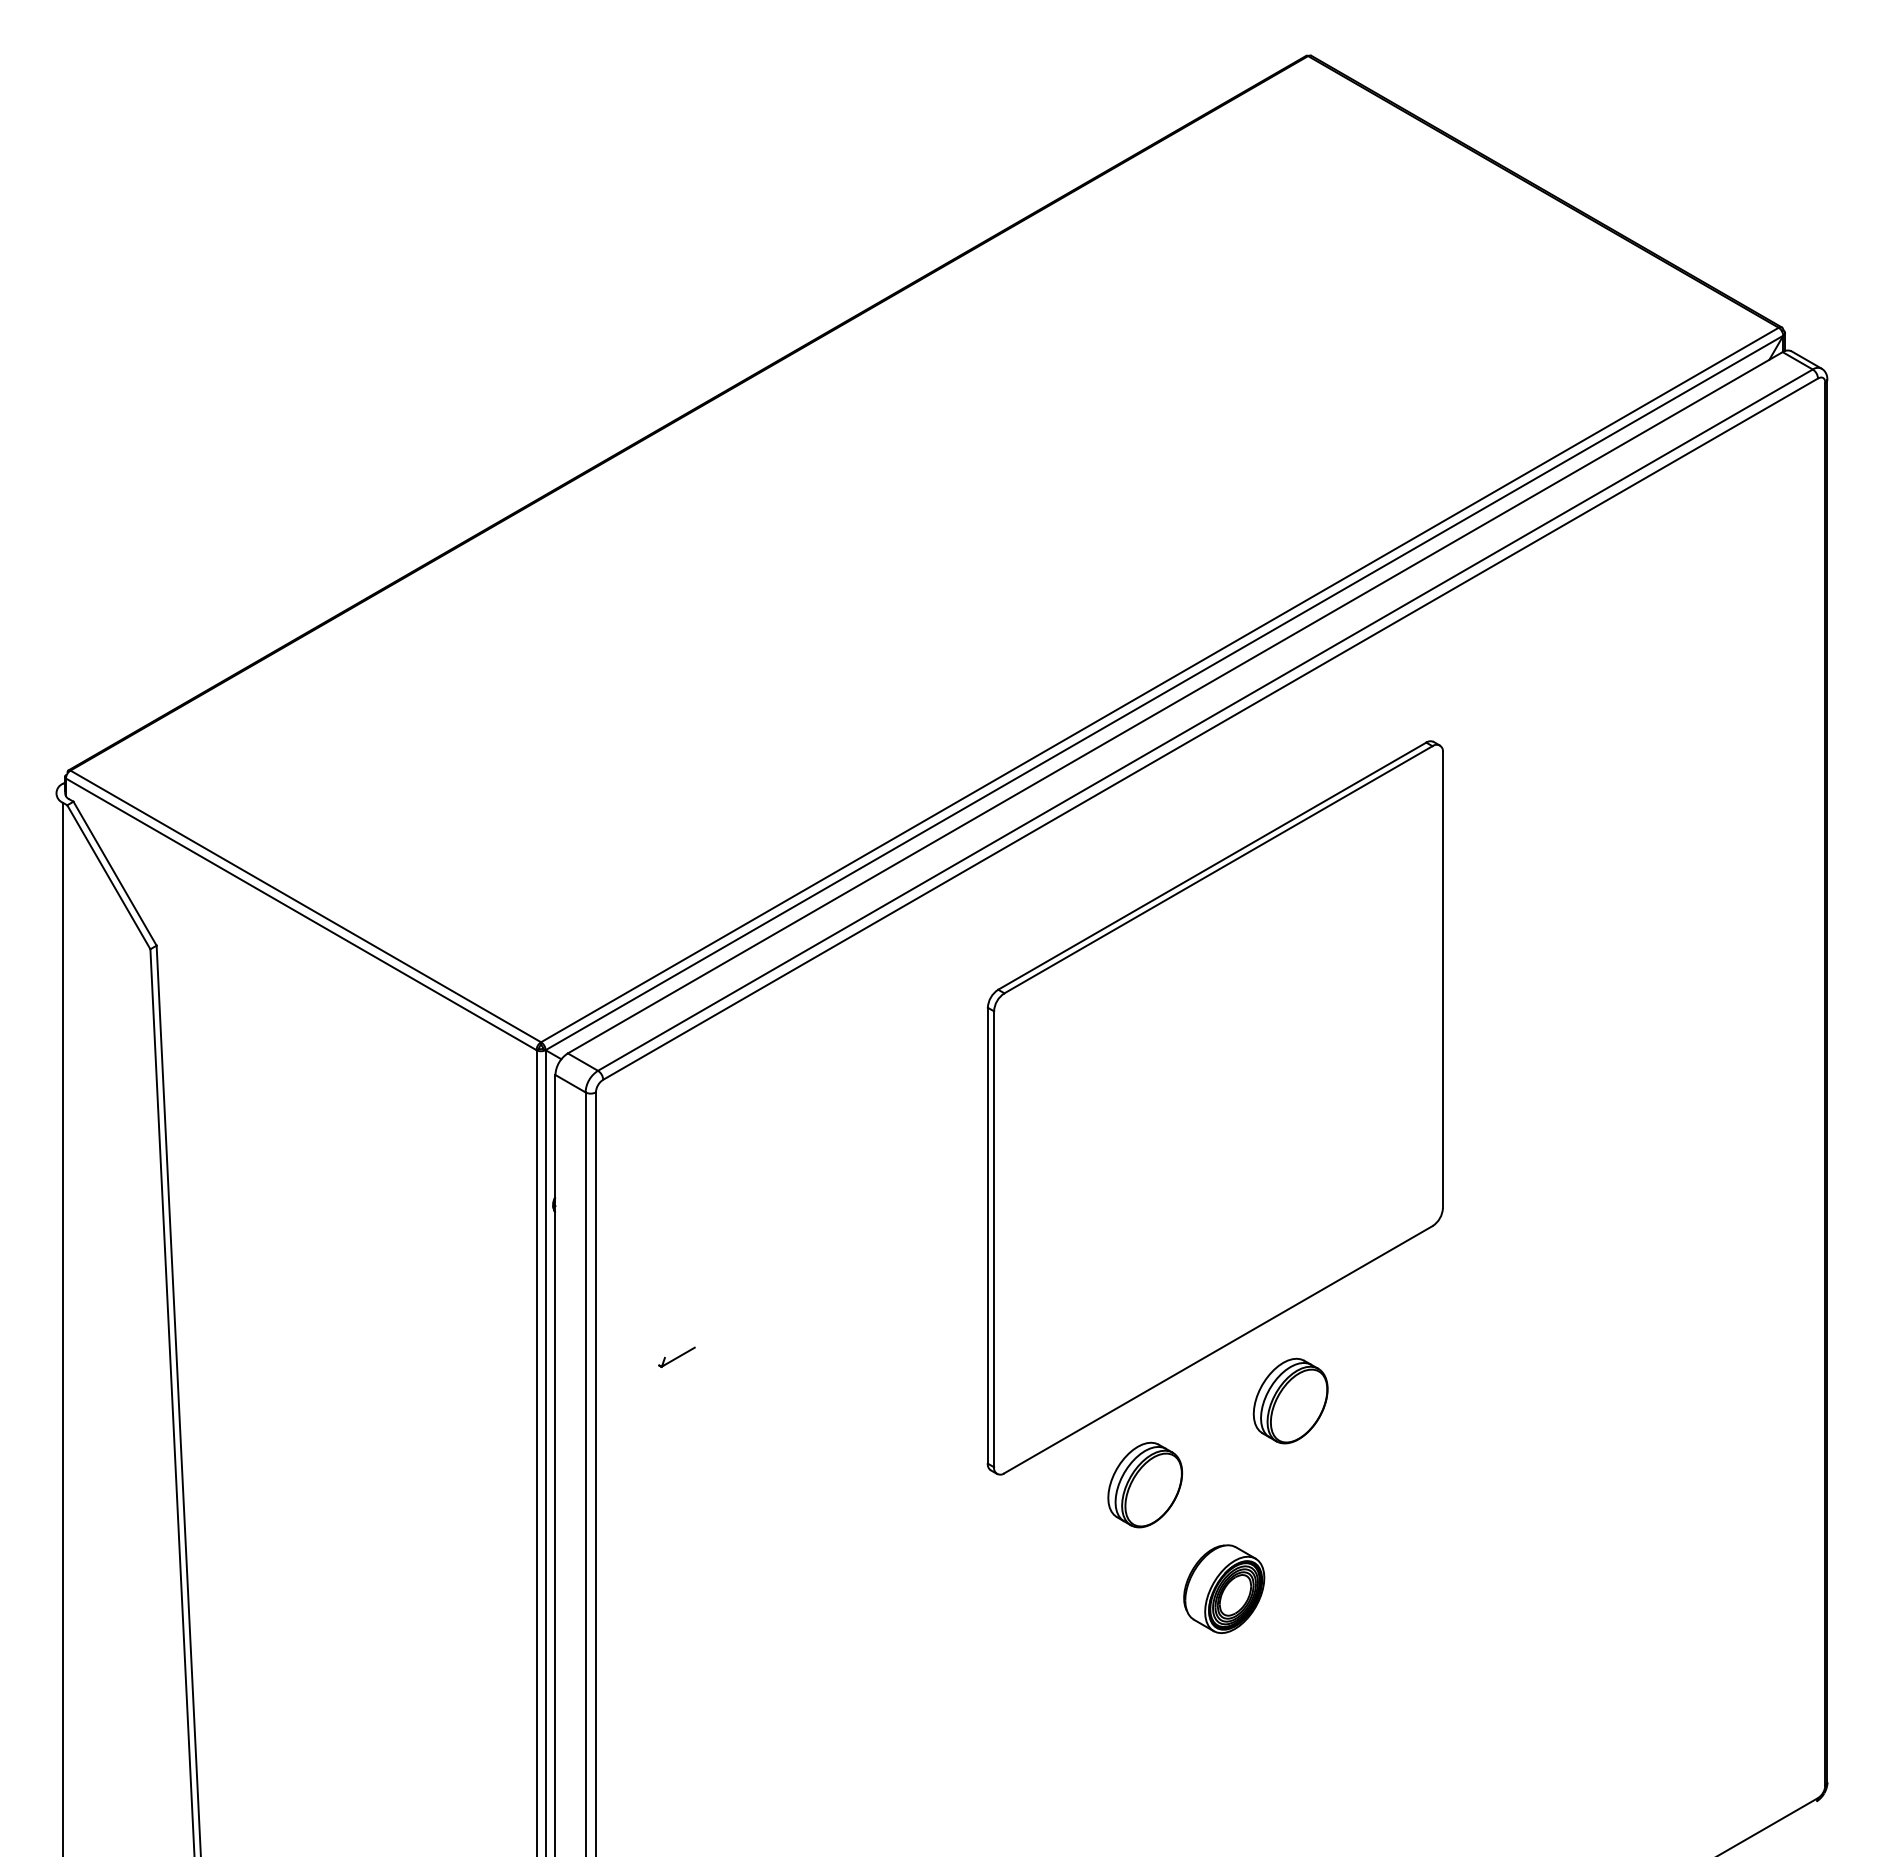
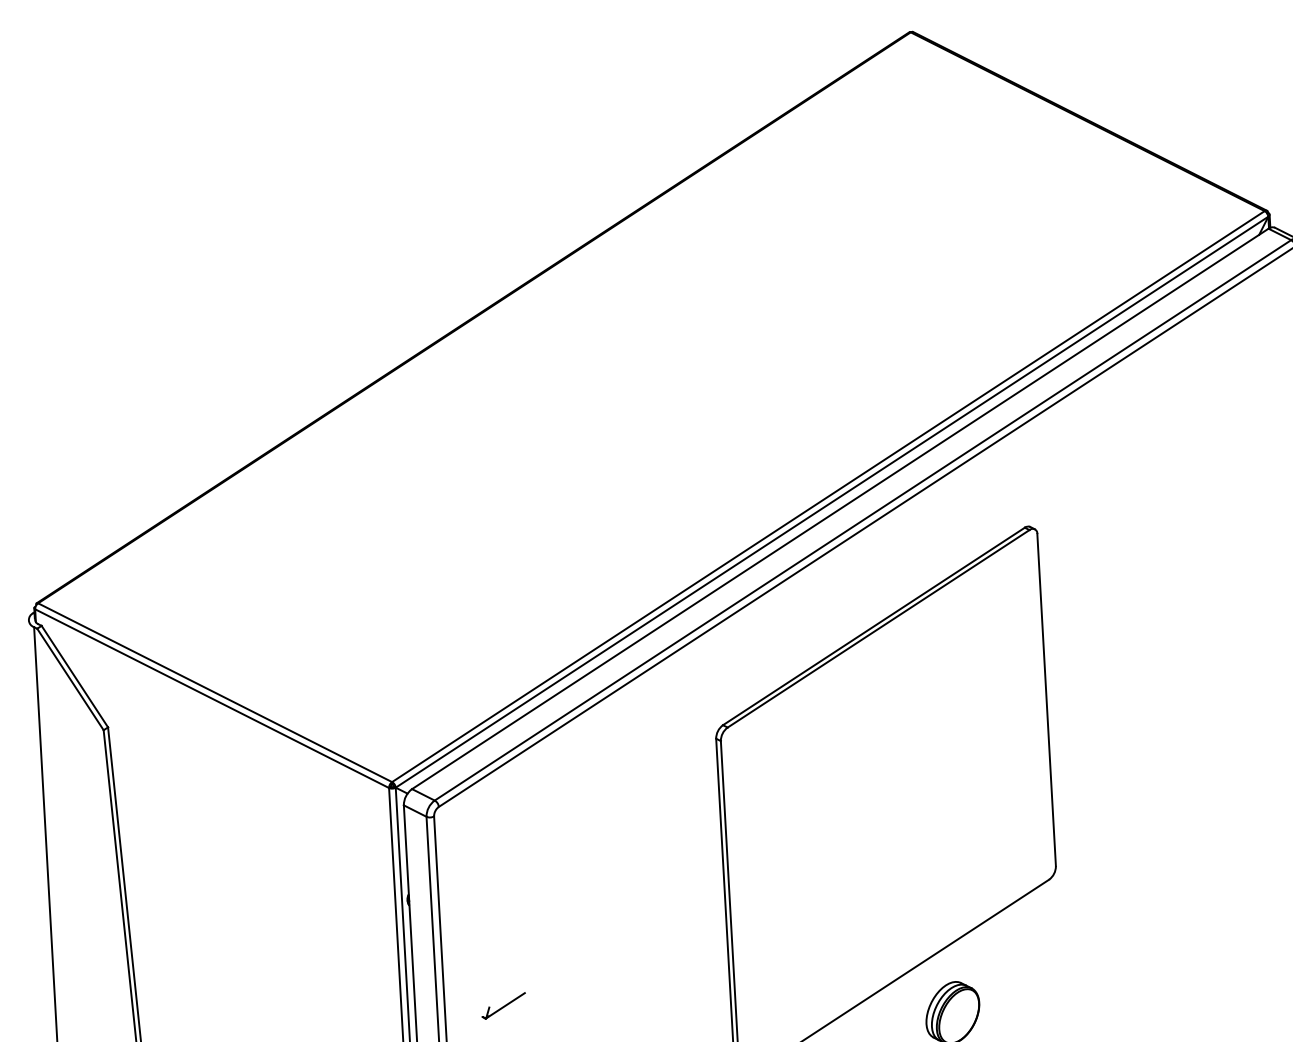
part: (676, 1357) -> (503, 1006), size x1.67

